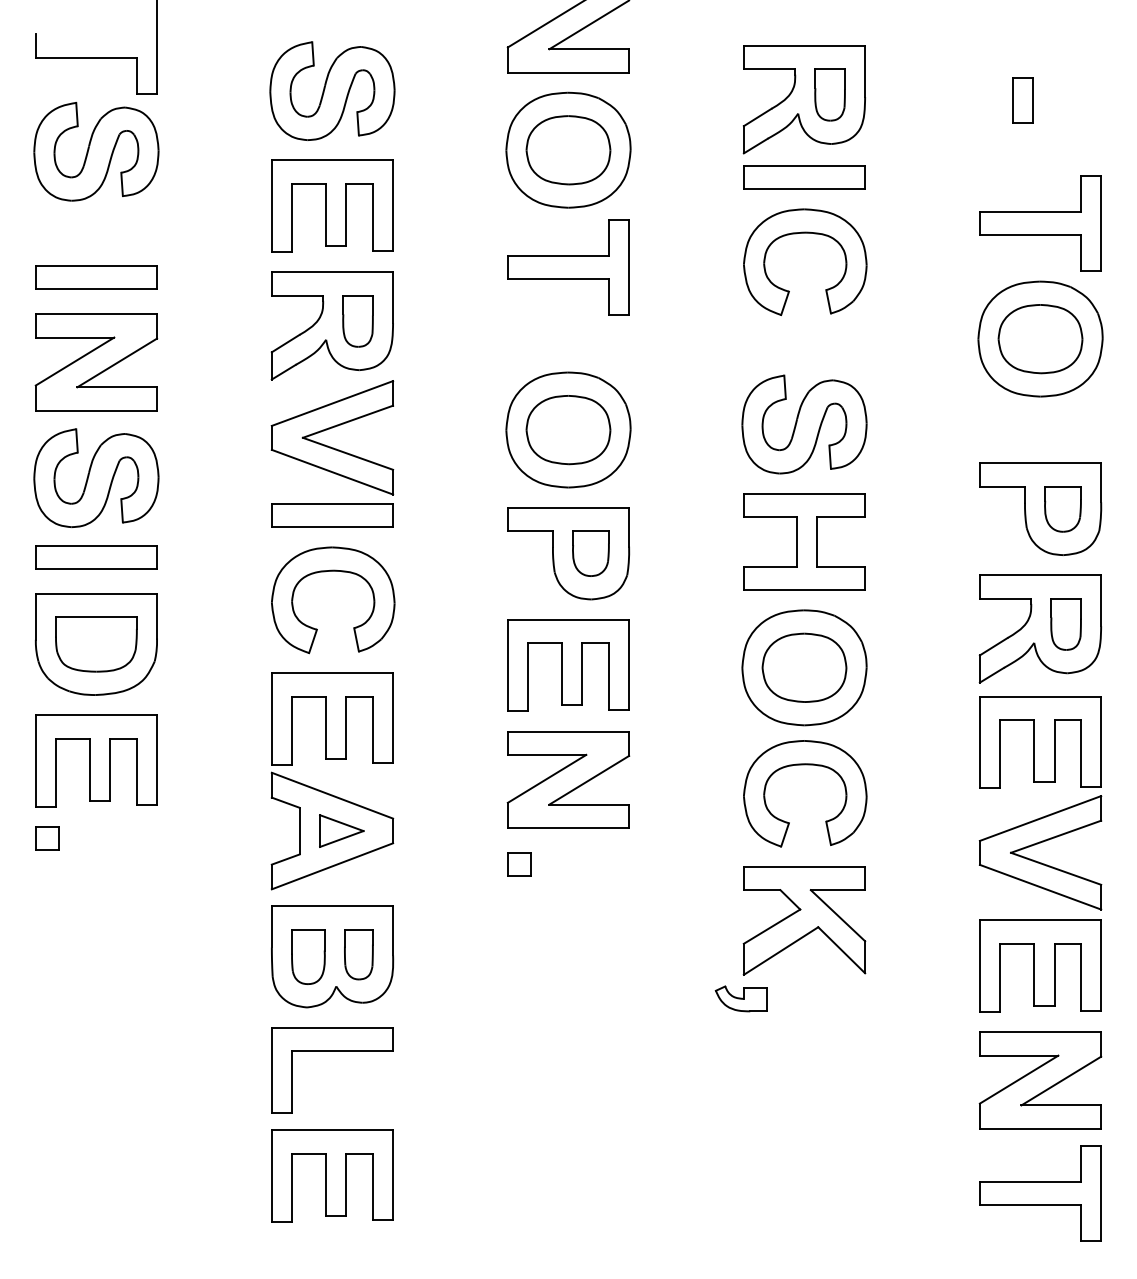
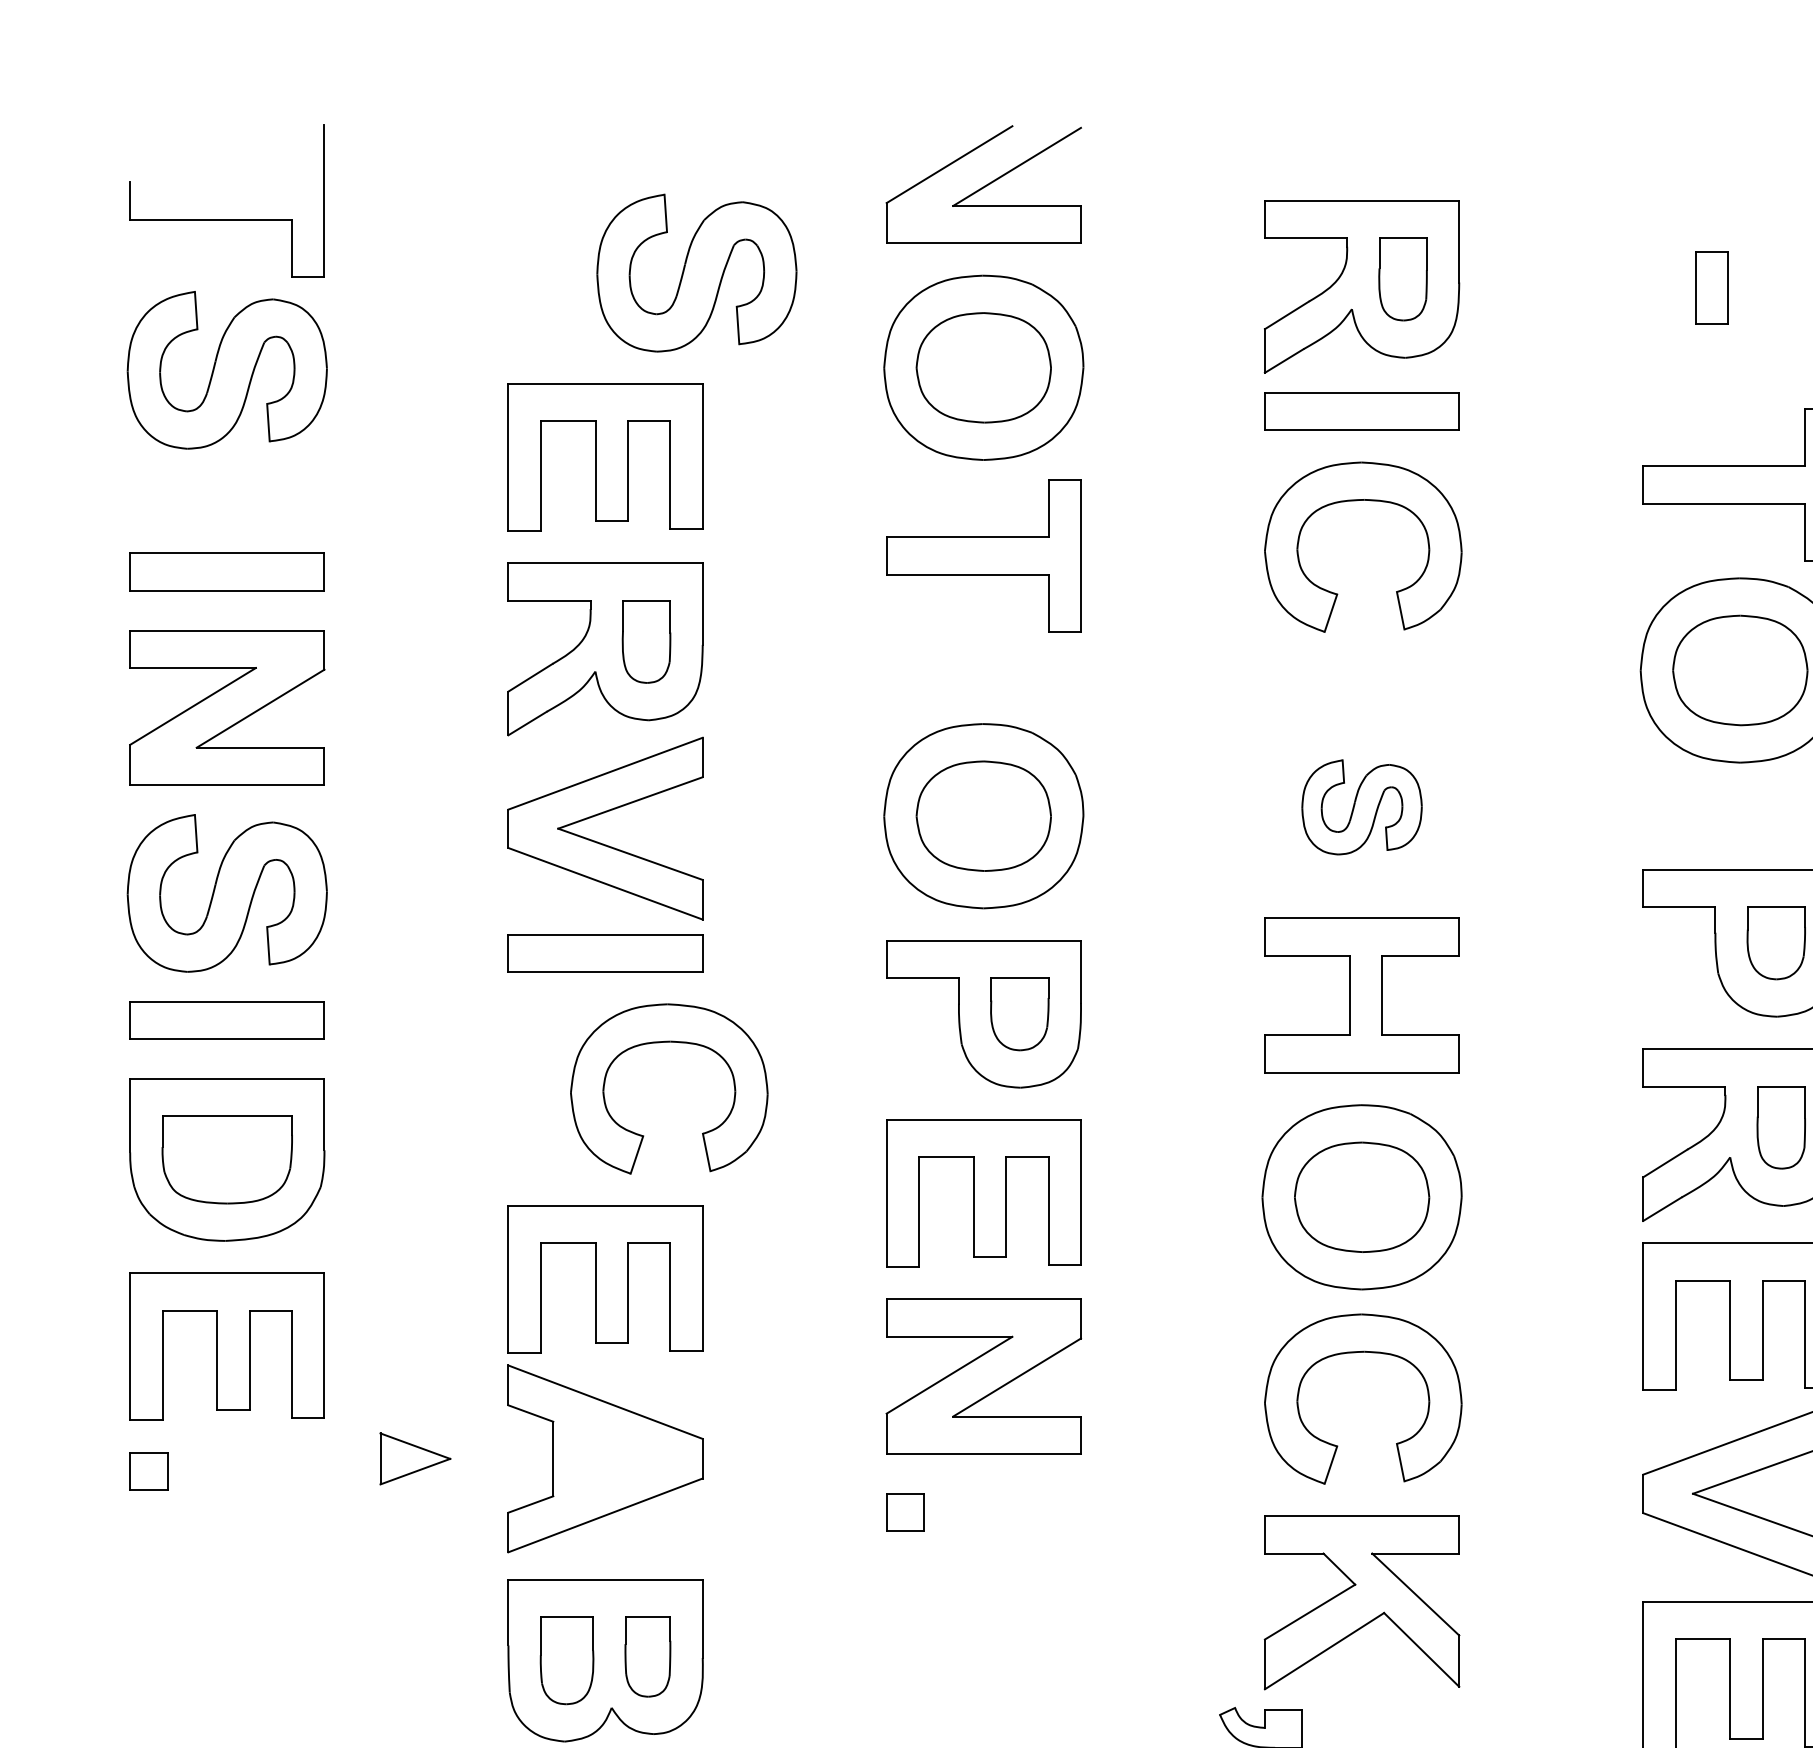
part: (332, 90) -> (696, 272), moved
part: (804, 424) -> (1362, 807), size x0.6
part: (333, 571) -> (669, 1042), moved
part: (341, 830) -> (414, 1457), moved

